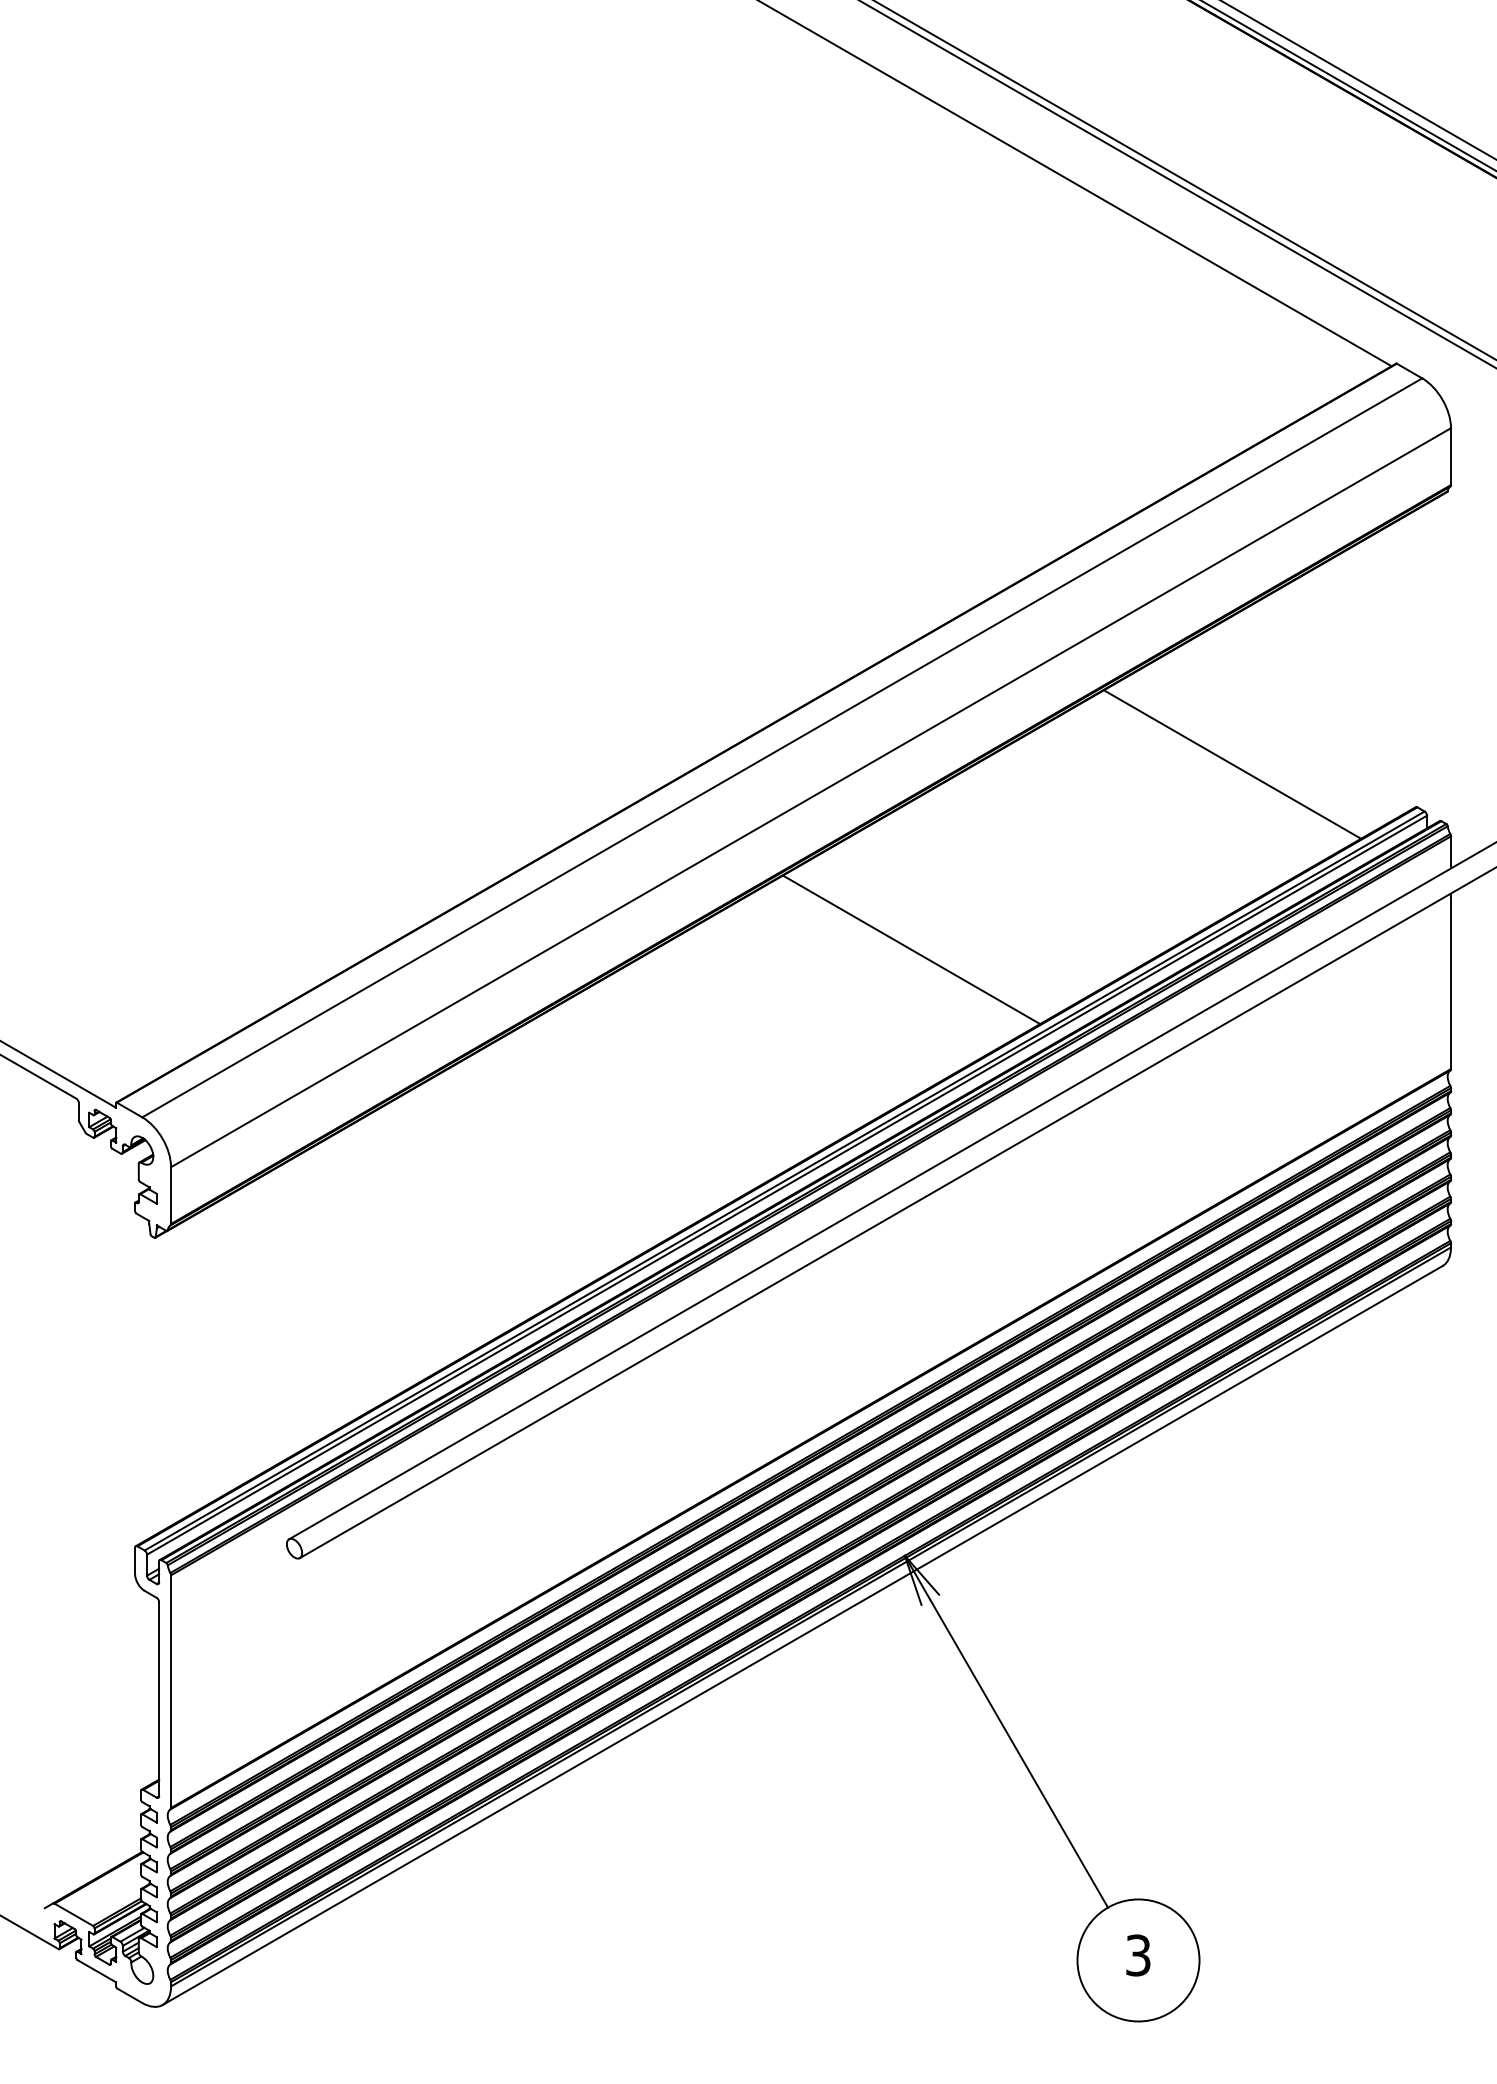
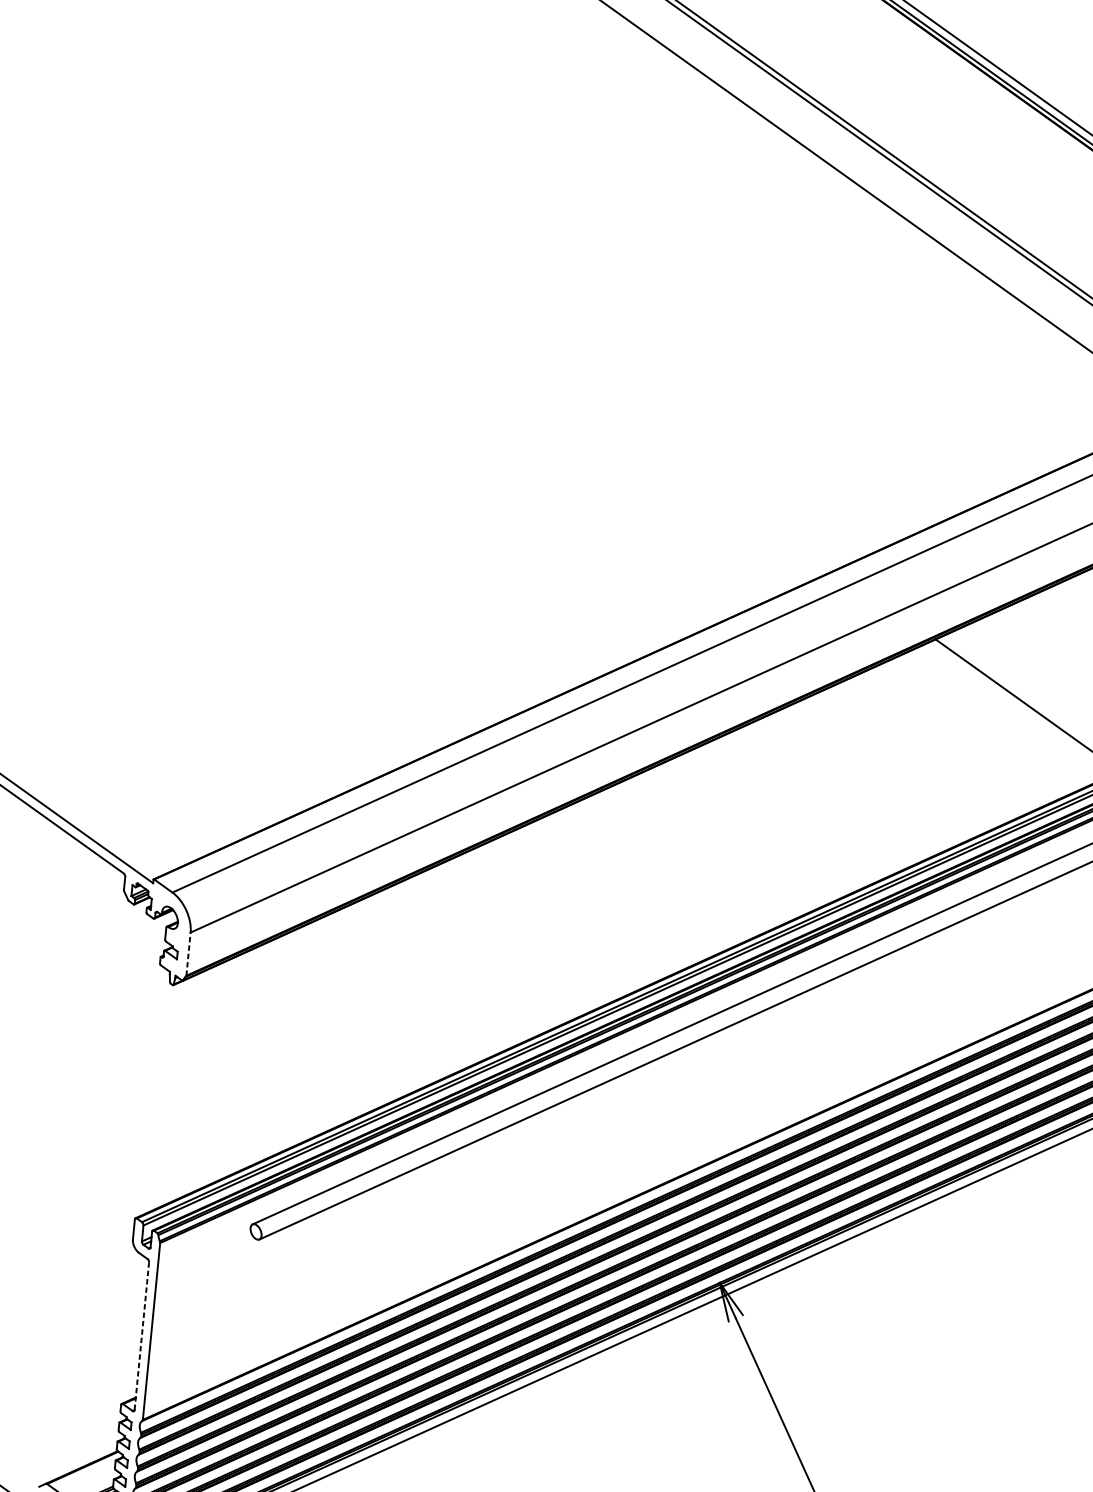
line: (911, 949) -> (770, 822), removed
line: (171, 1195) -> (188, 954), solid -> dashed
line: (159, 1699) -> (142, 1336), solid -> dashed

